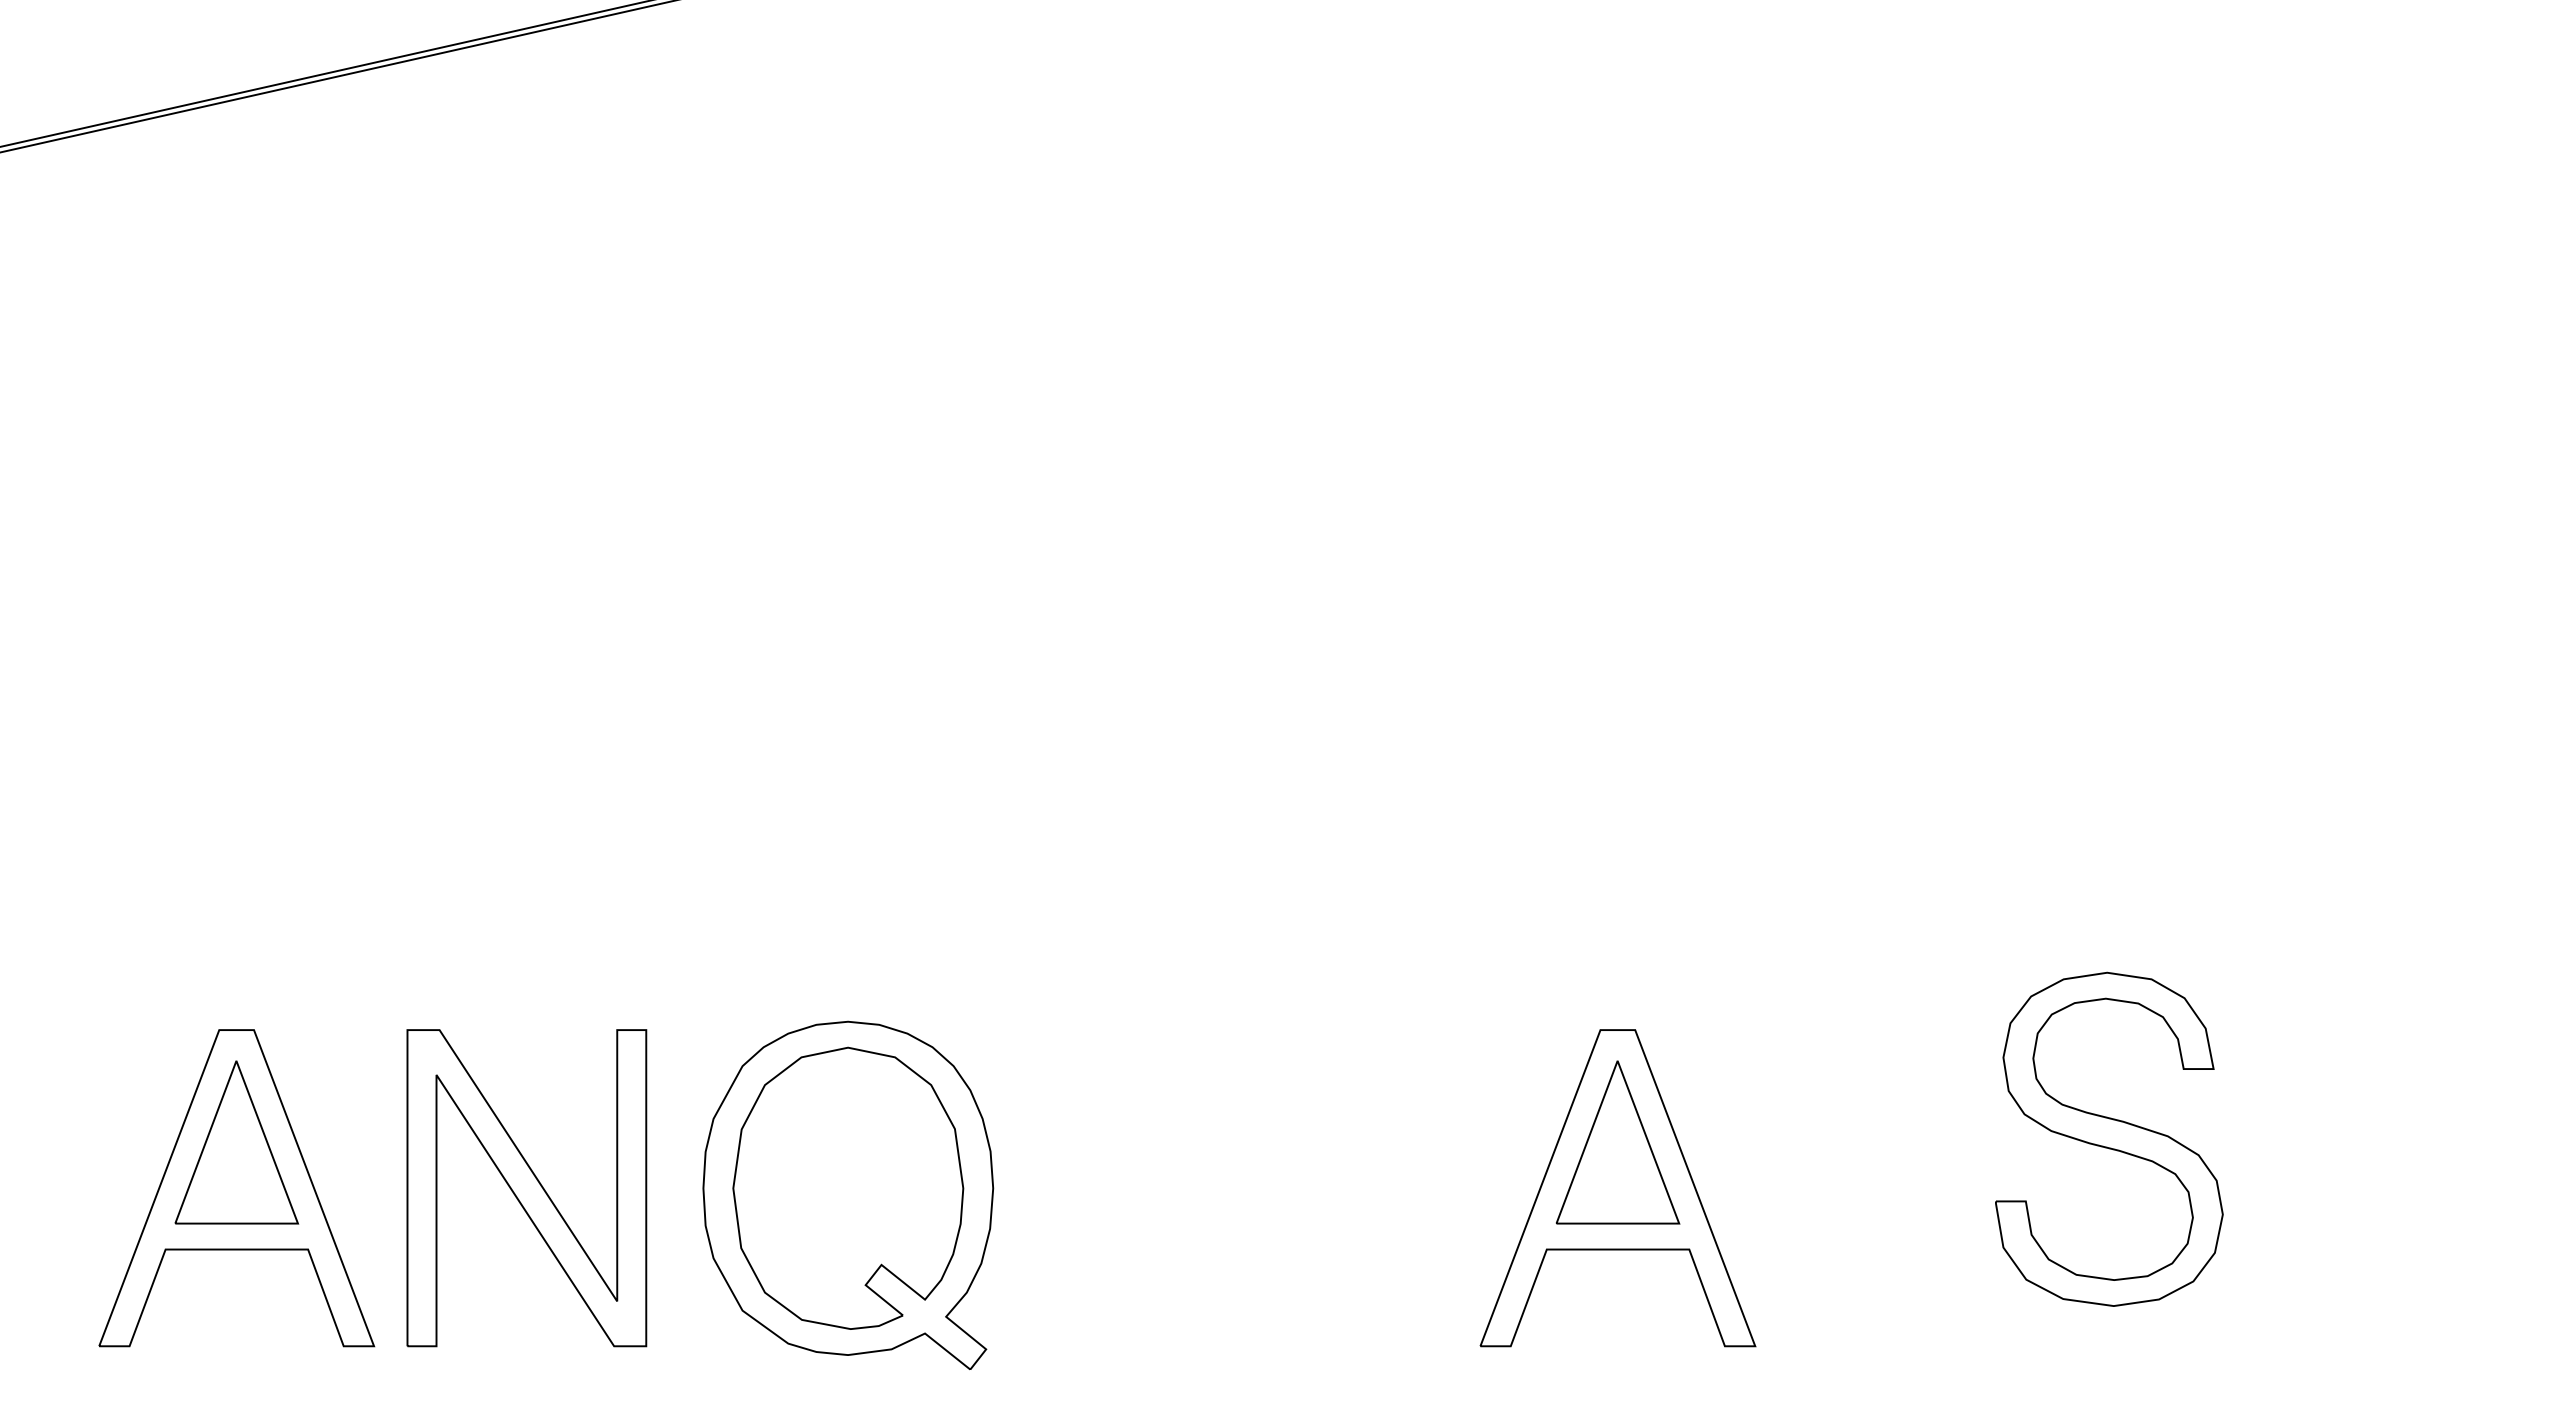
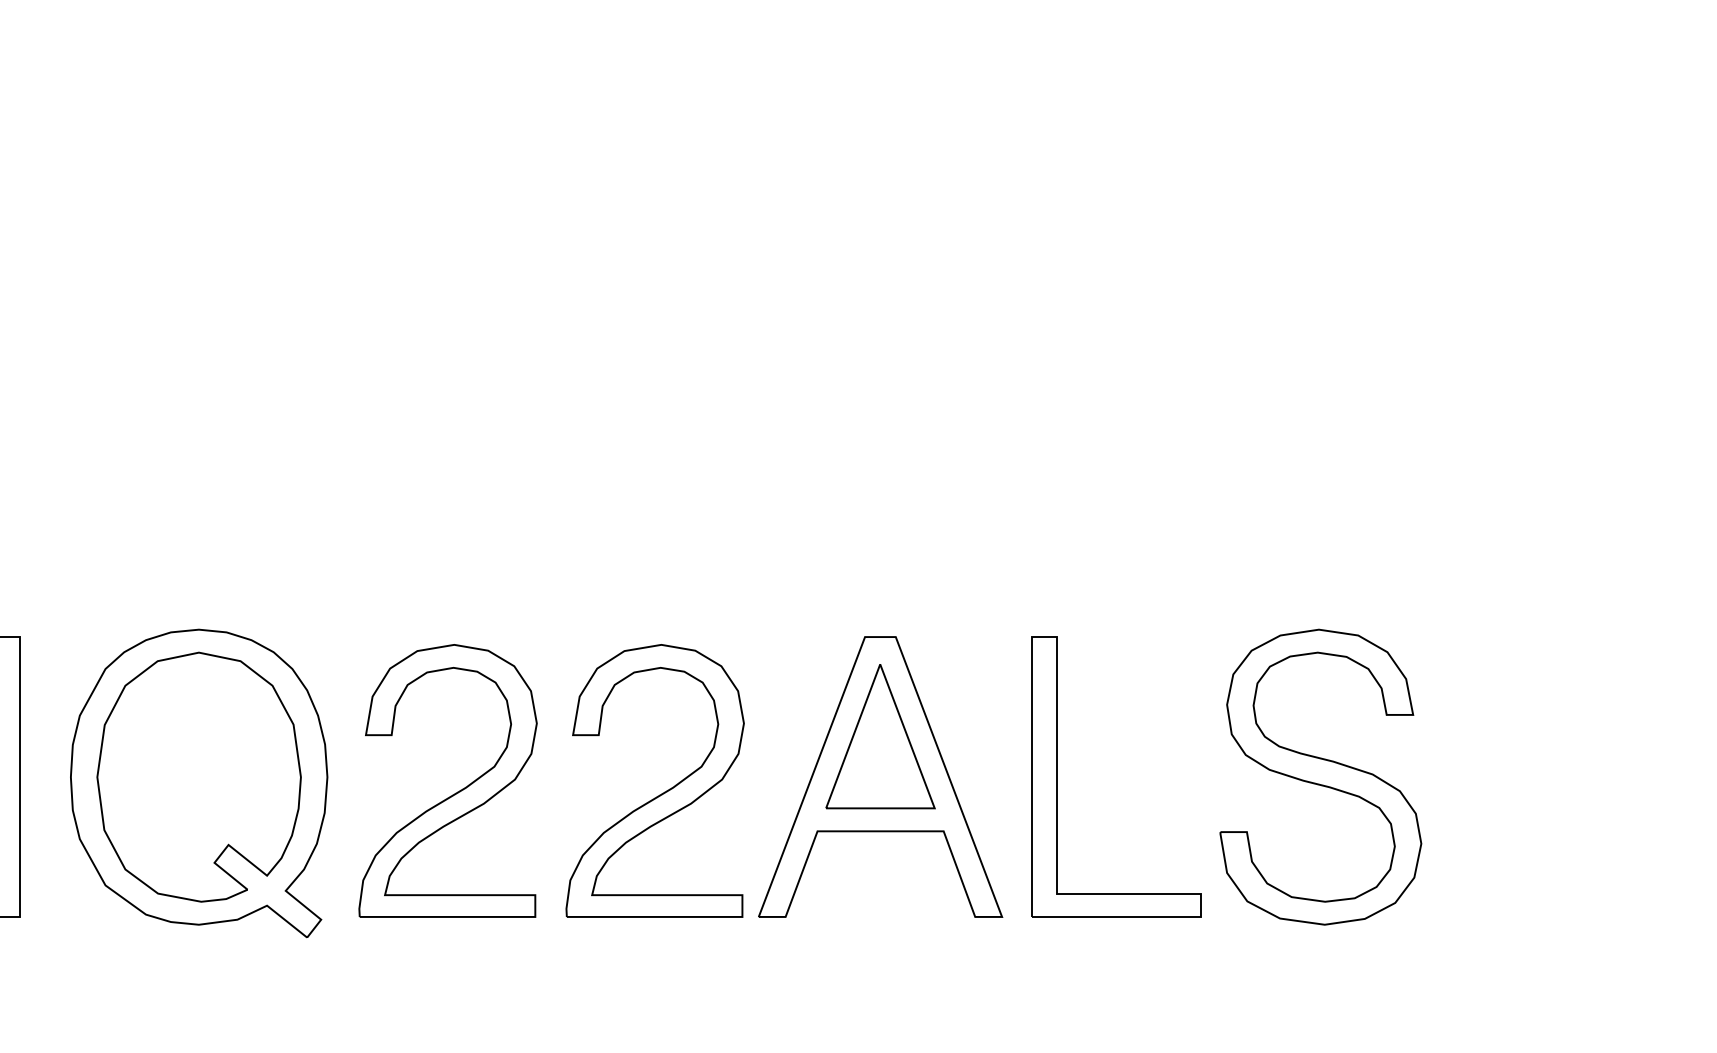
part: (2109, 1138) -> (1320, 776), moved
part: (1818, 1187) -> (1058, 776), added
part: (1138, 1205) -> (456, 792), added
part: (1372, 1205) -> (663, 792), added

